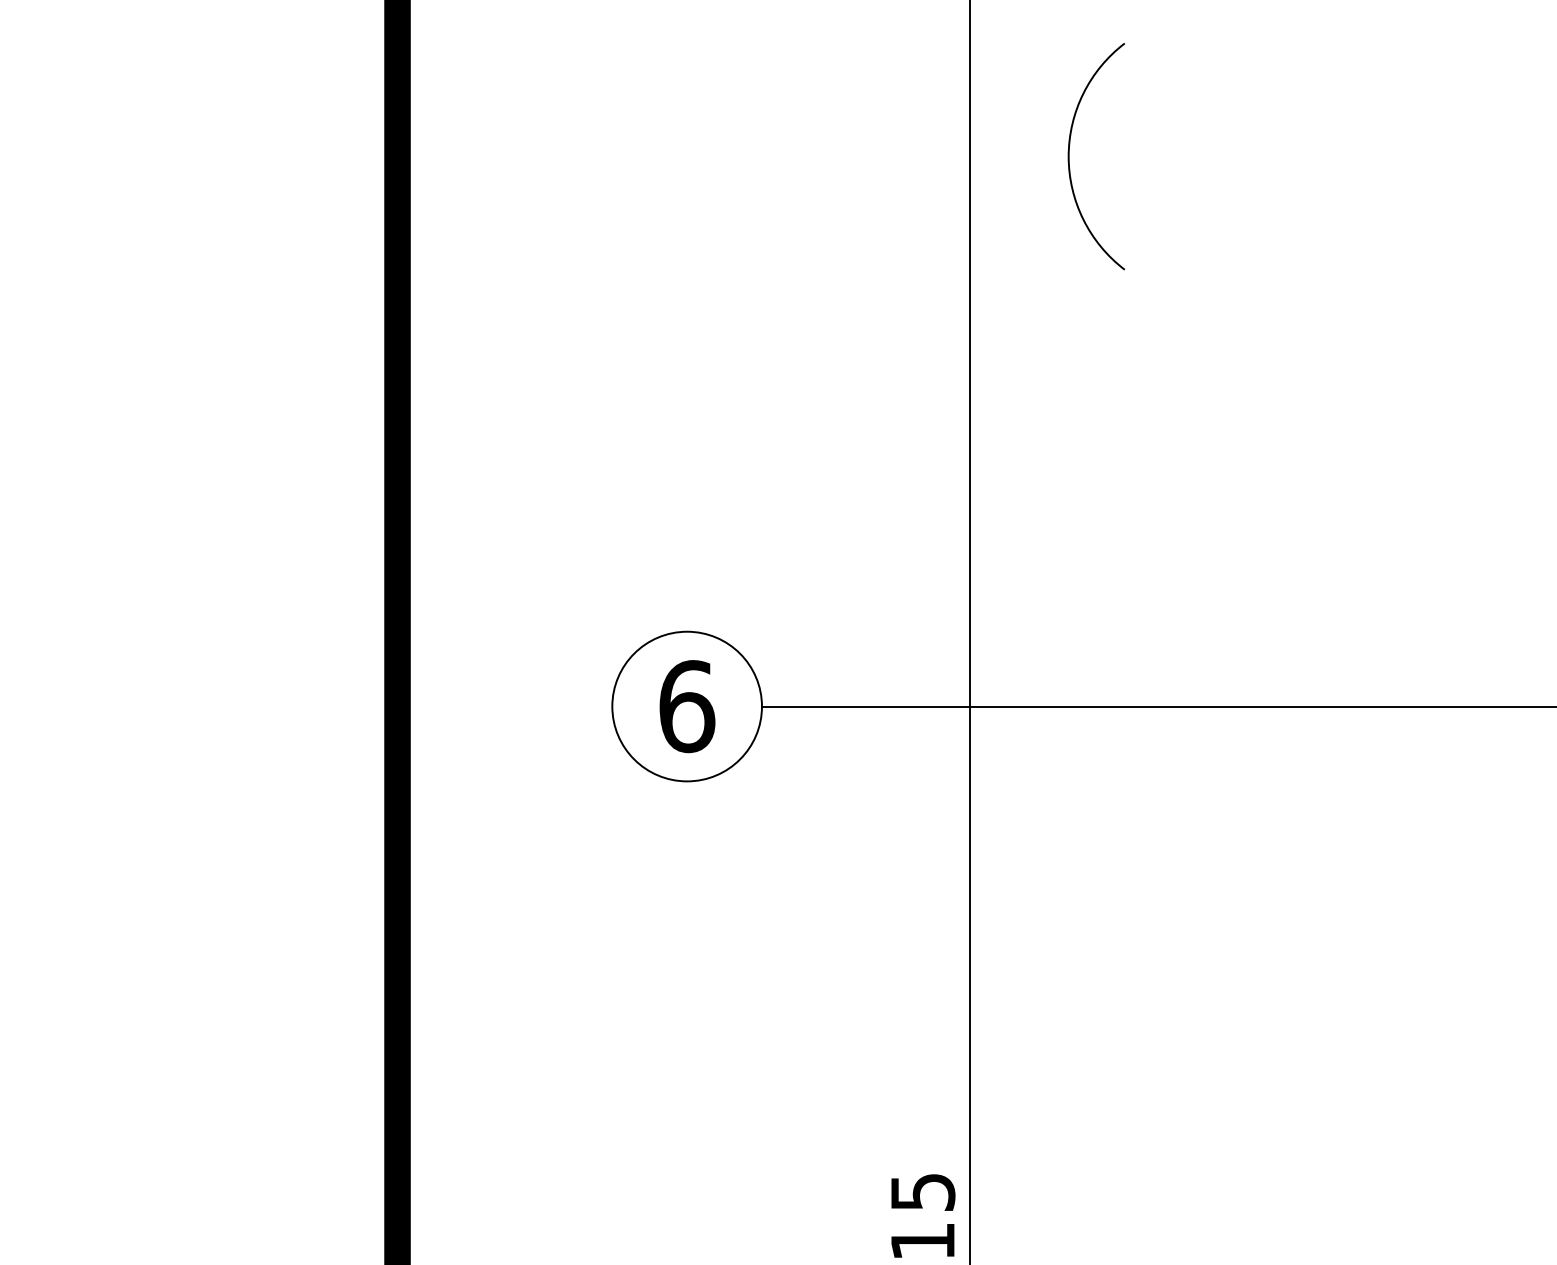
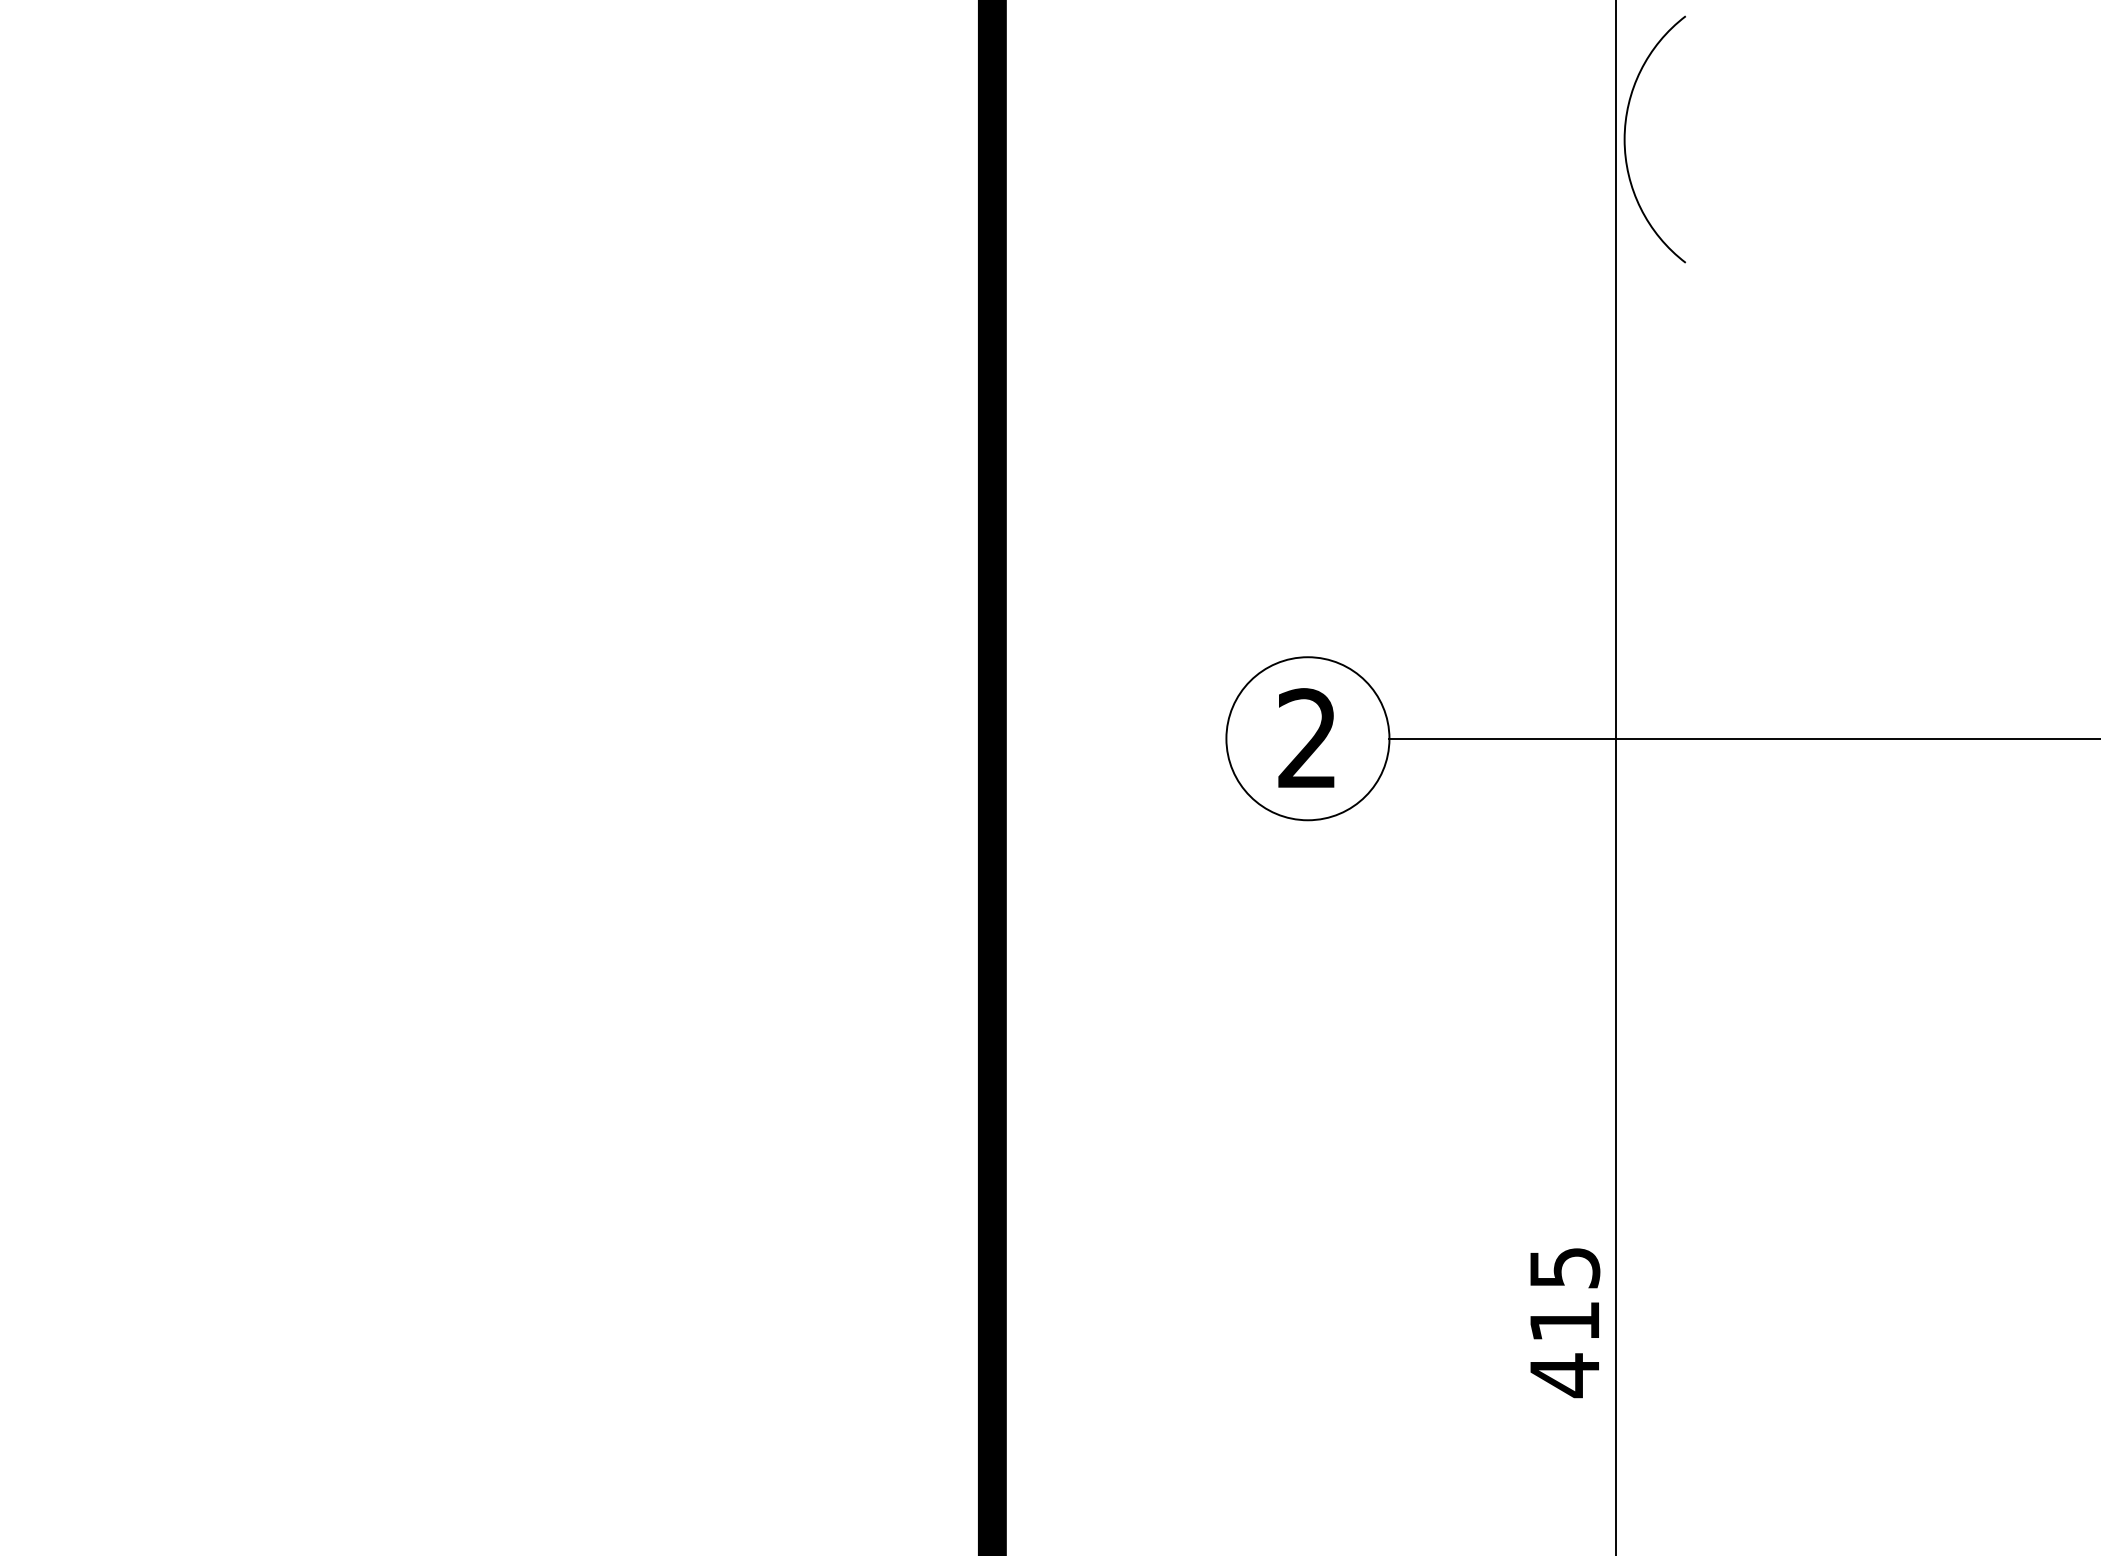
arc: (1069, 156) -> (1625, 139), moved
text: (687, 706) -> (1308, 738), 6 -> 2

